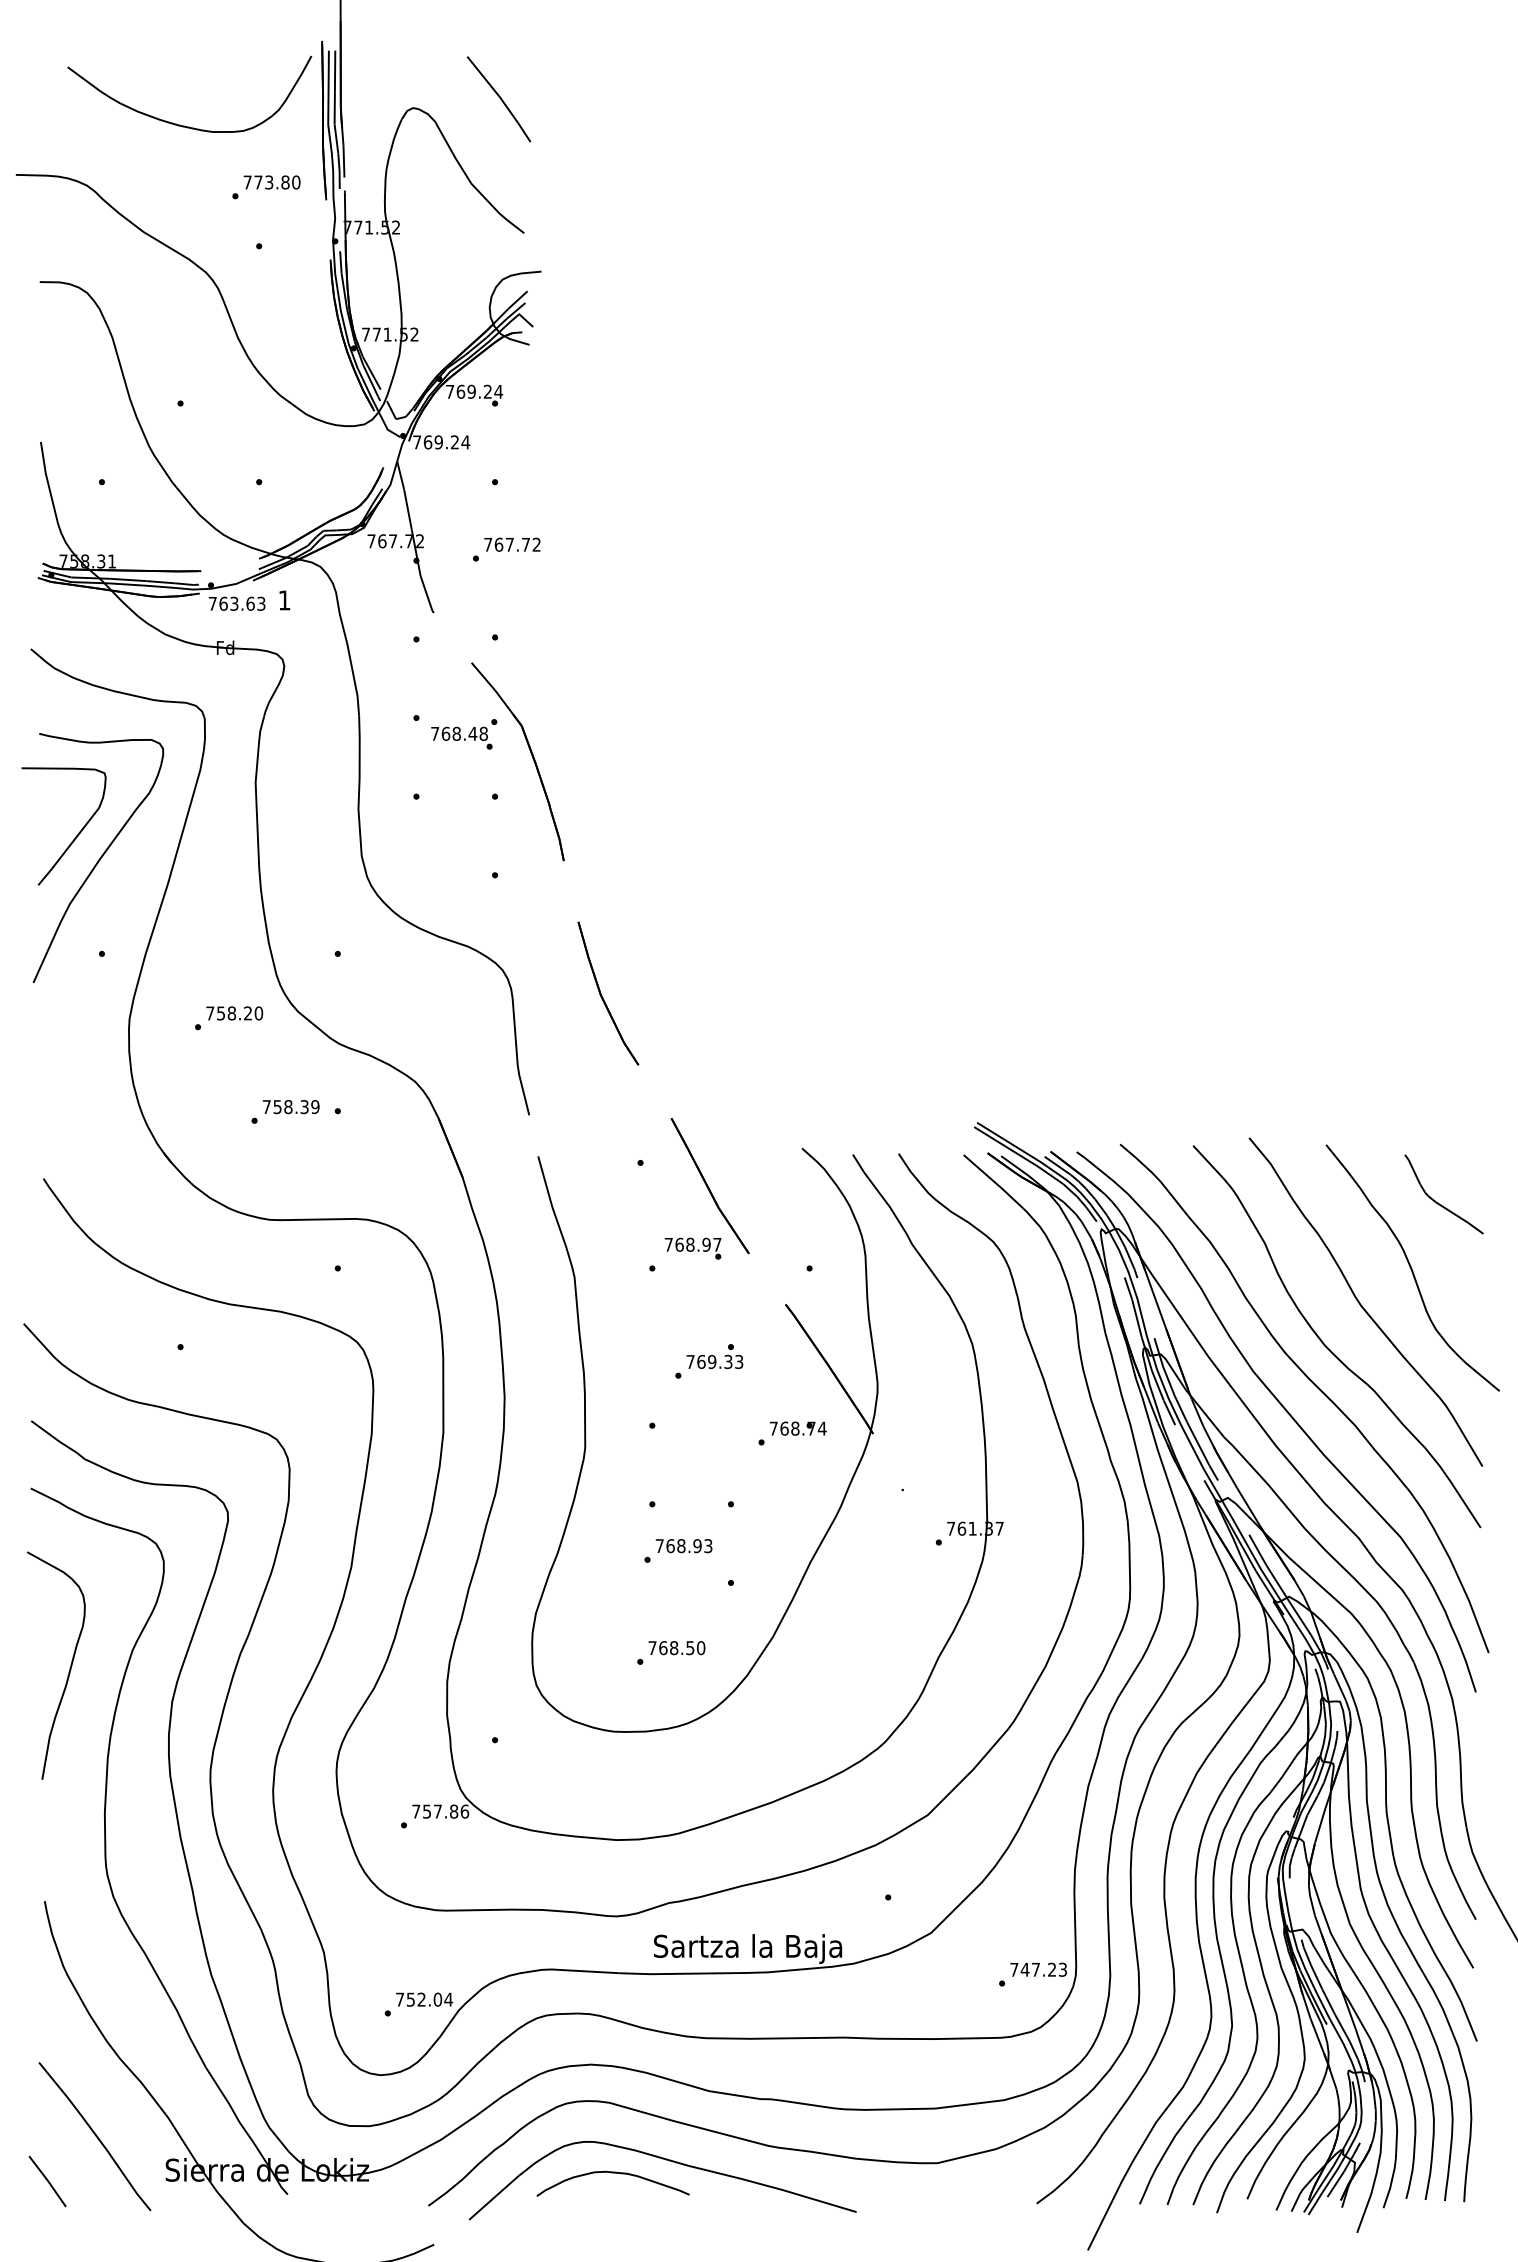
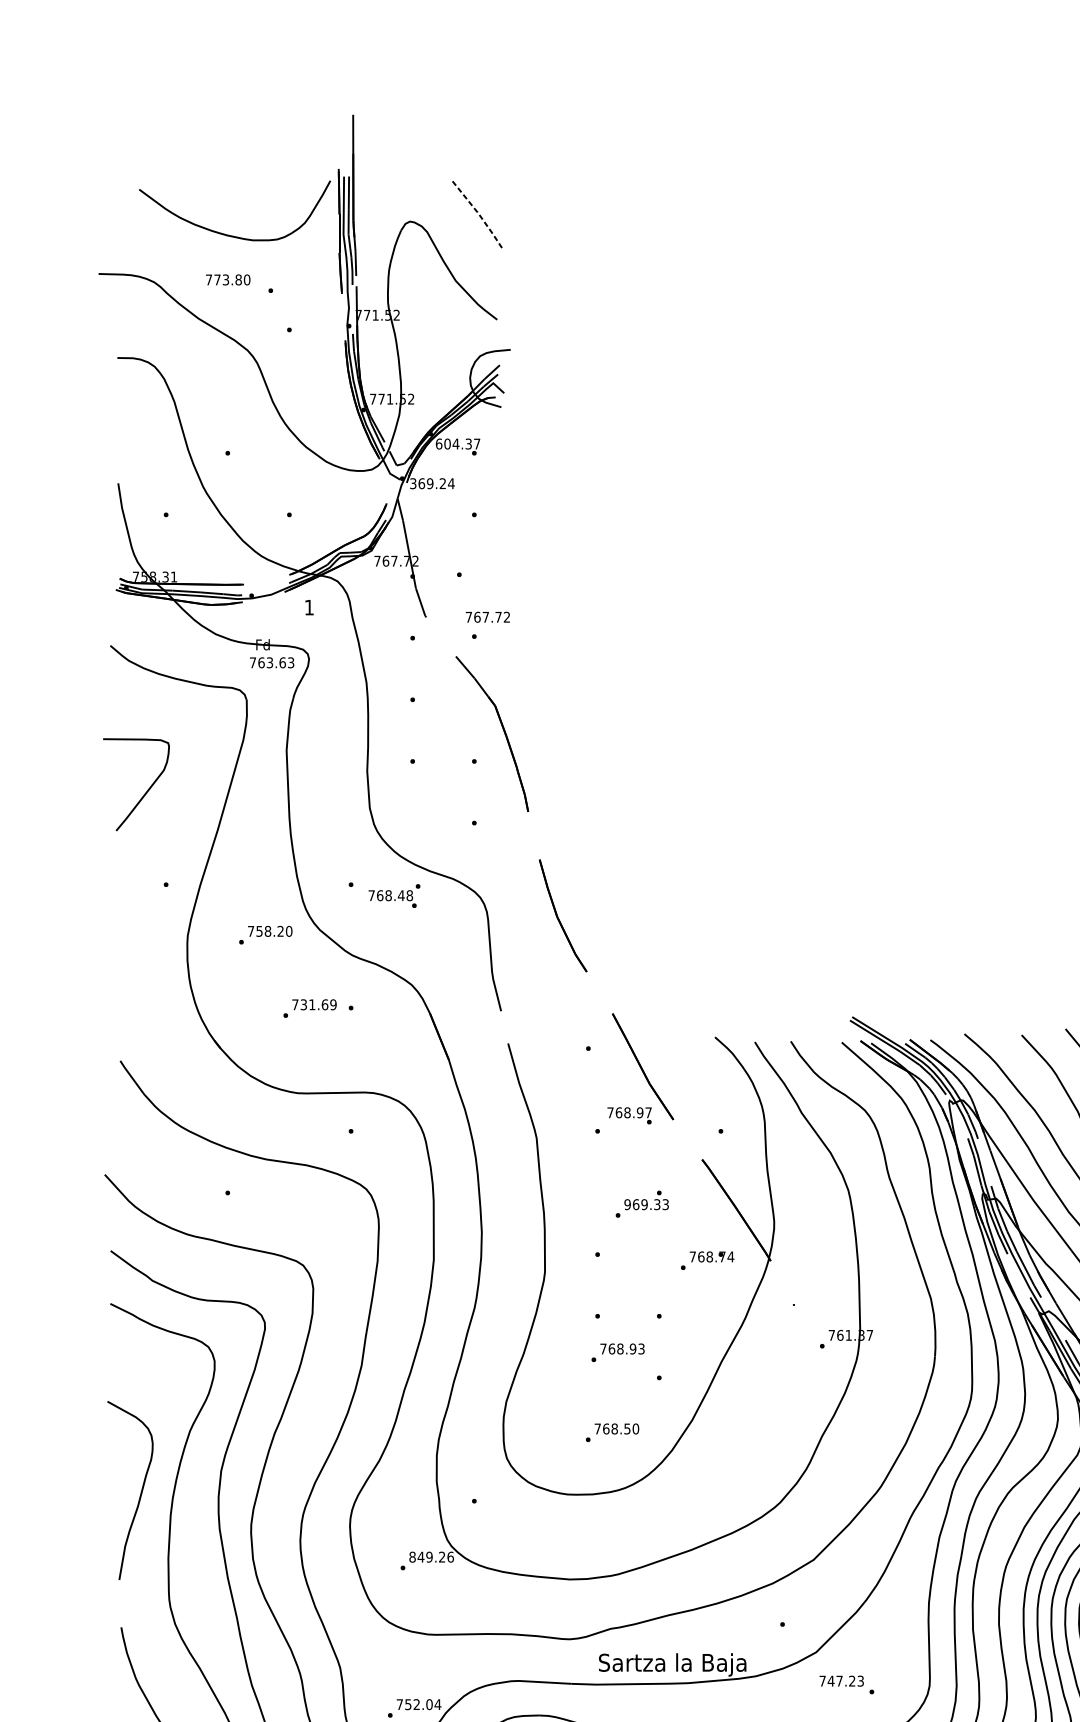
line: (500, 98) -> (478, 214), solid -> dashed
text: (271, 182) -> (227, 279), moved
text: (474, 391) -> (458, 443), 769.24 -> 604.37
text: (417, 442) -> (413, 483), 769.24 -> 369.24
text: (512, 544) -> (488, 617), moved
text: (236, 603) -> (271, 662), moved
text: (464, 734) -> (394, 896), moved
curve: (99, 858) -> (164, 809), removed
text: (291, 1107) -> (314, 1005), 758.39 -> 731.69
text: (690, 1361) -> (627, 1204), 769.33 -> 969.33
curve: (69, 1668) -> (140, 1492), moved
text: (435, 1811) -> (427, 1557), 757.86 -> 849.26
text: (1038, 1969) -> (841, 1680), moved

